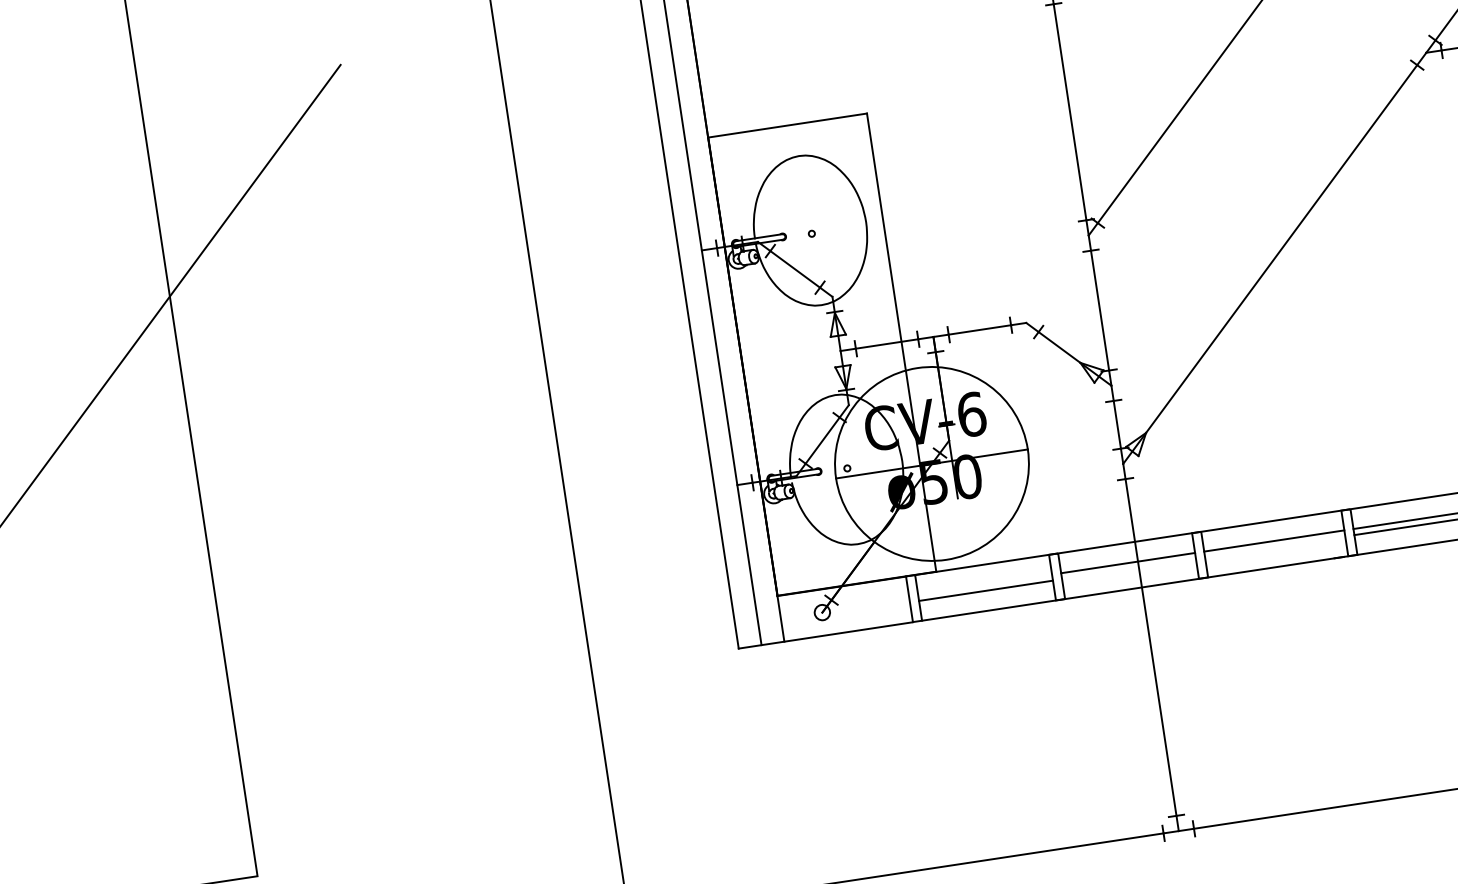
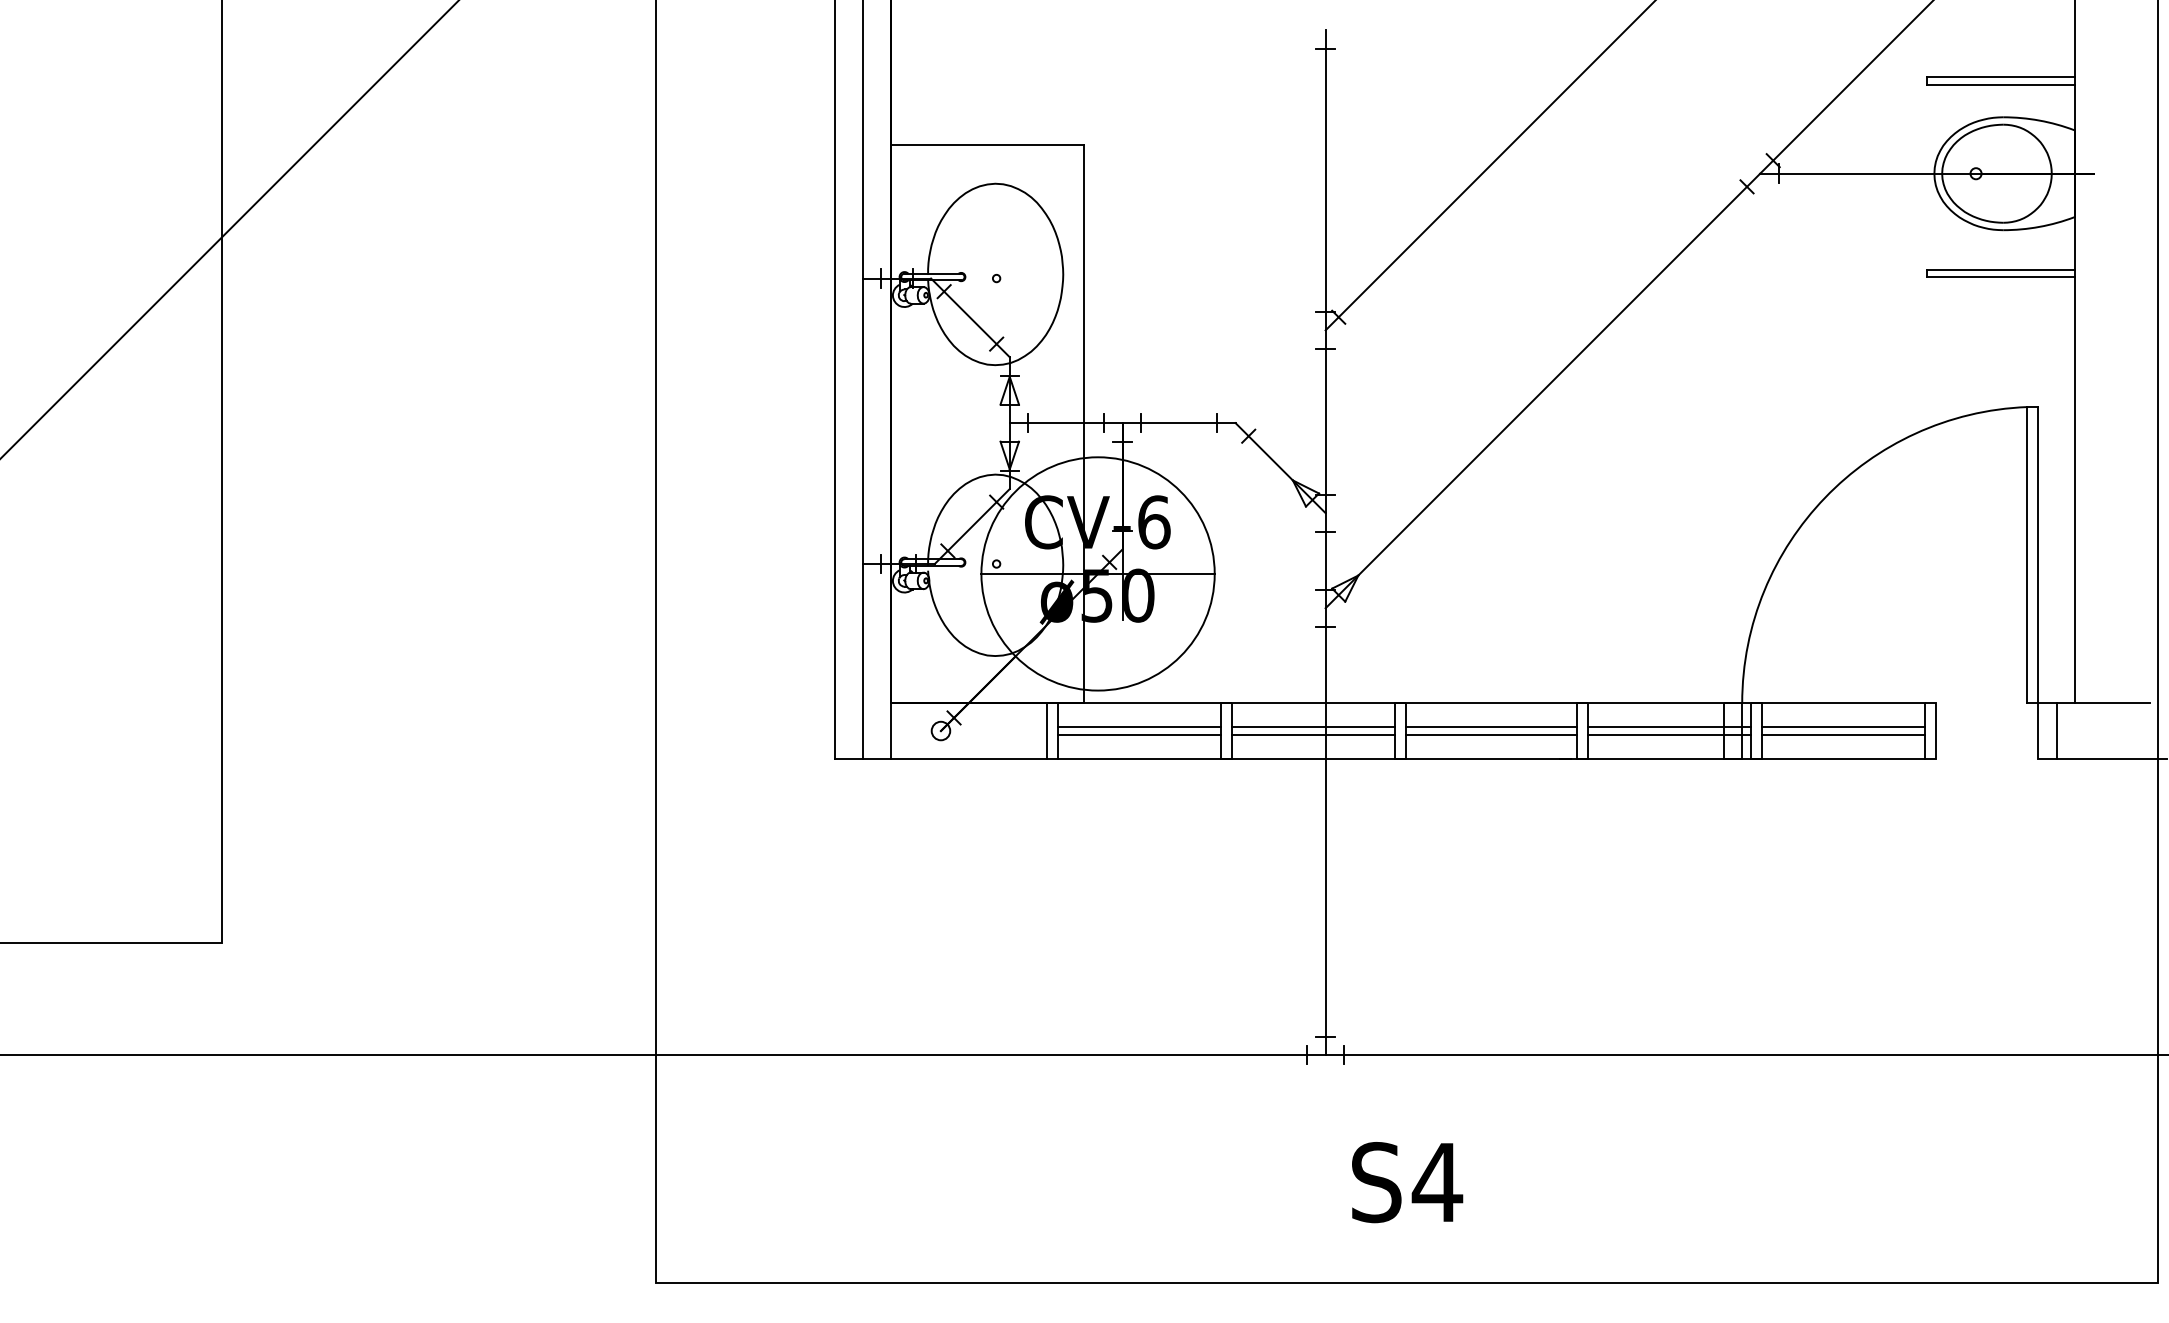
line: (1275, 547) -> (1491, 734), added
line: (1128, 569) -> (1313, 734), added
line: (985, 585) -> (1139, 727), added

